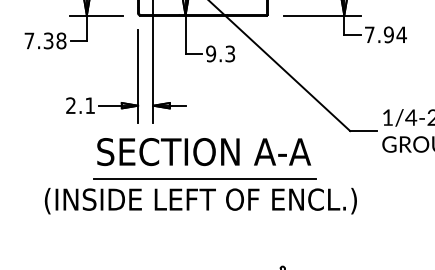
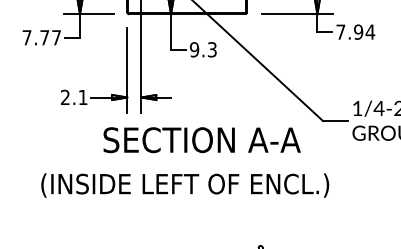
text: (54, 40) -> (50, 37), 7.38 -> 7.77
text: (203, 152) -> (201, 140), moved
line: (204, 179) -> (188, 165), removed

